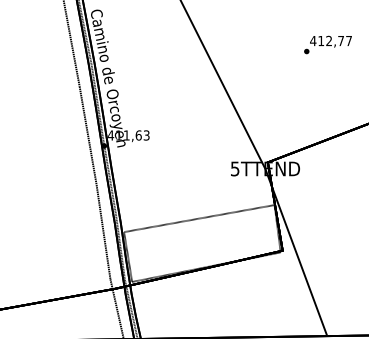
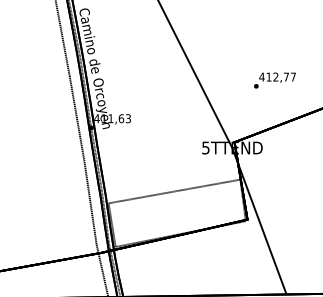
text: (327, 44) -> (274, 80), moved

